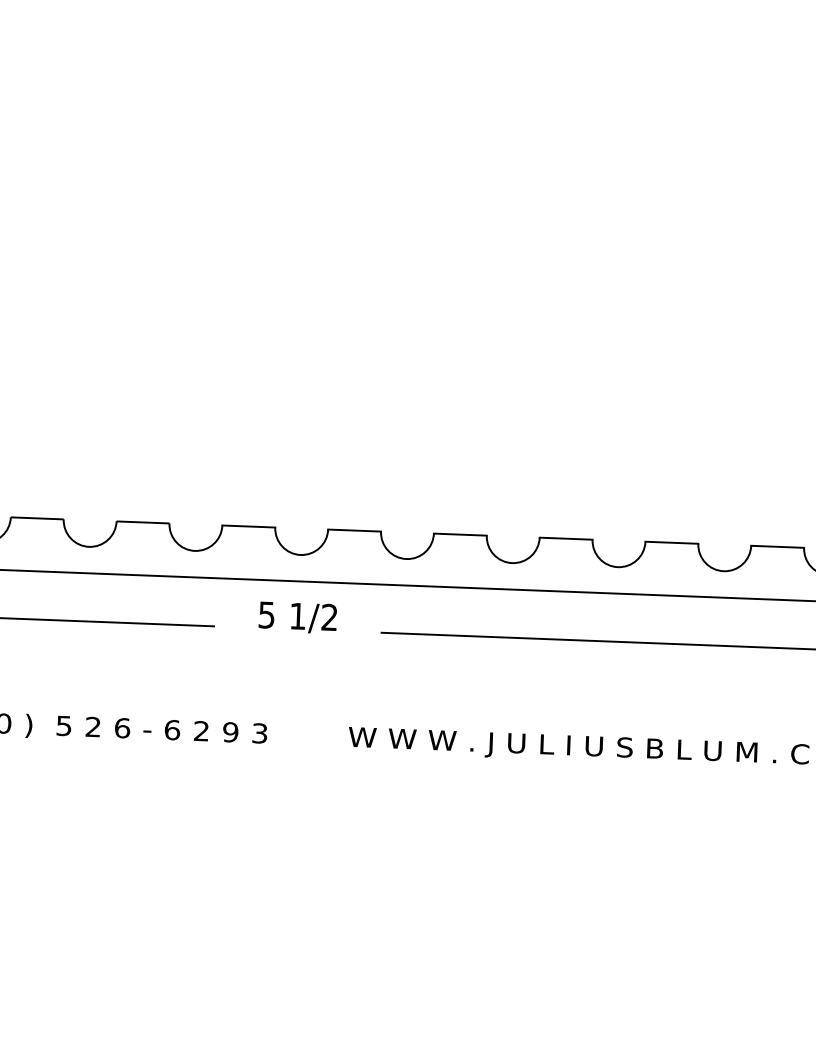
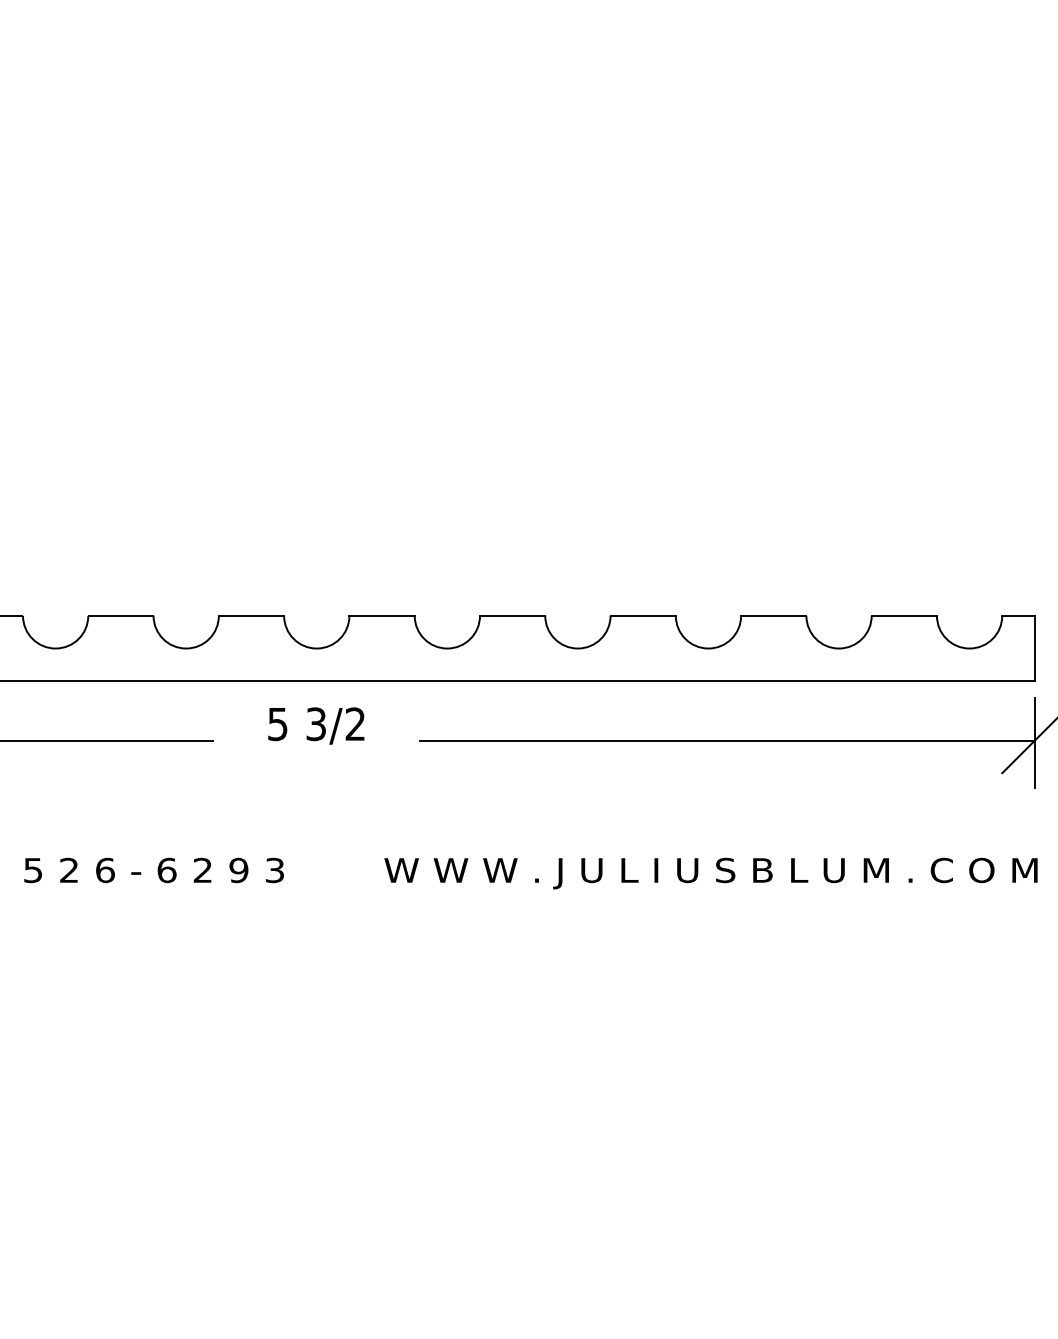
text: (297, 616) -> (315, 724), 1/2 -> 3/2

